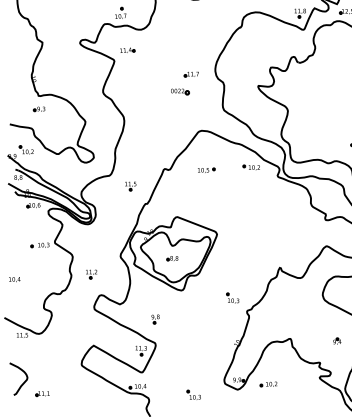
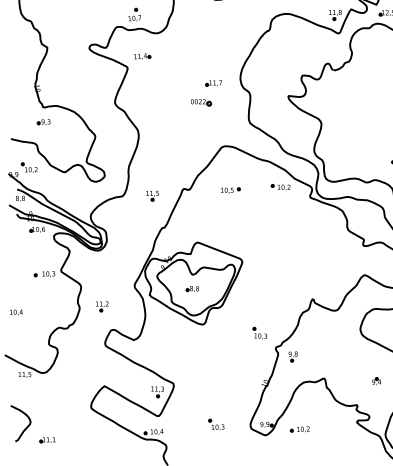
part: (130, 186) -> (152, 196), moved
part: (155, 319) -> (293, 356), moved
part: (193, 394) -> (216, 424), moved

